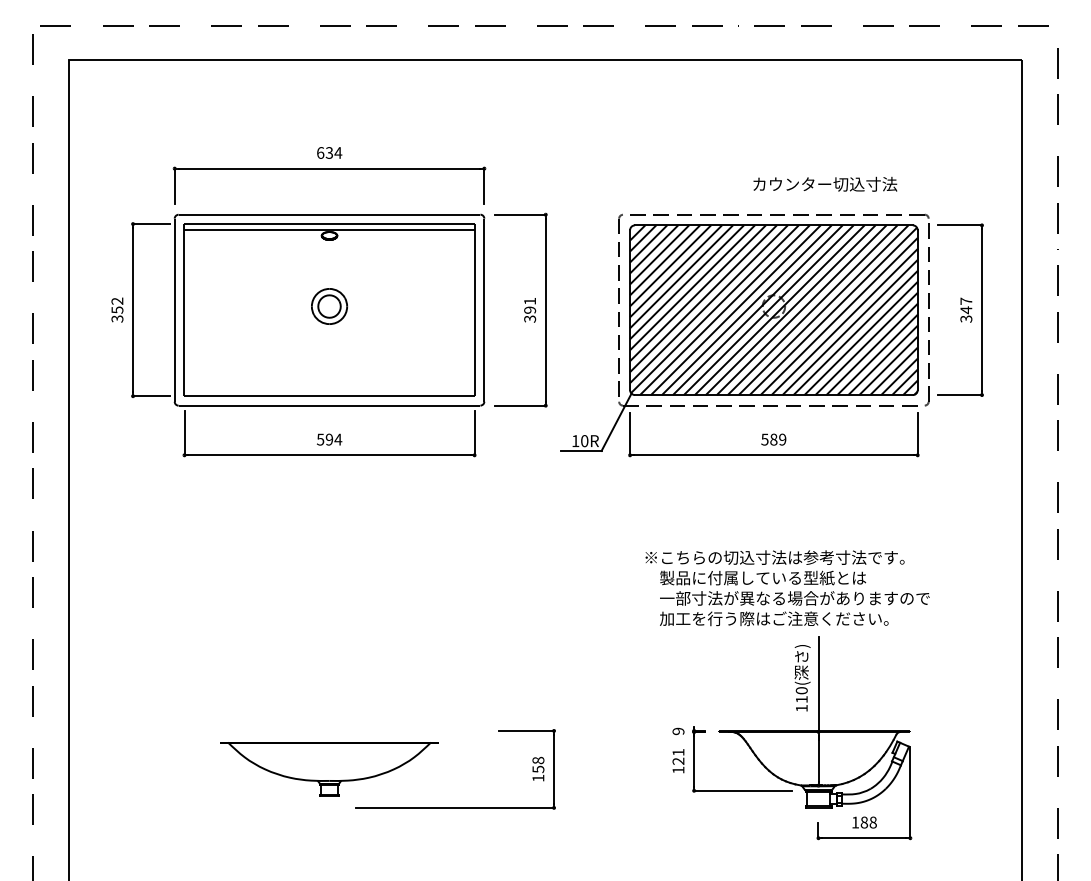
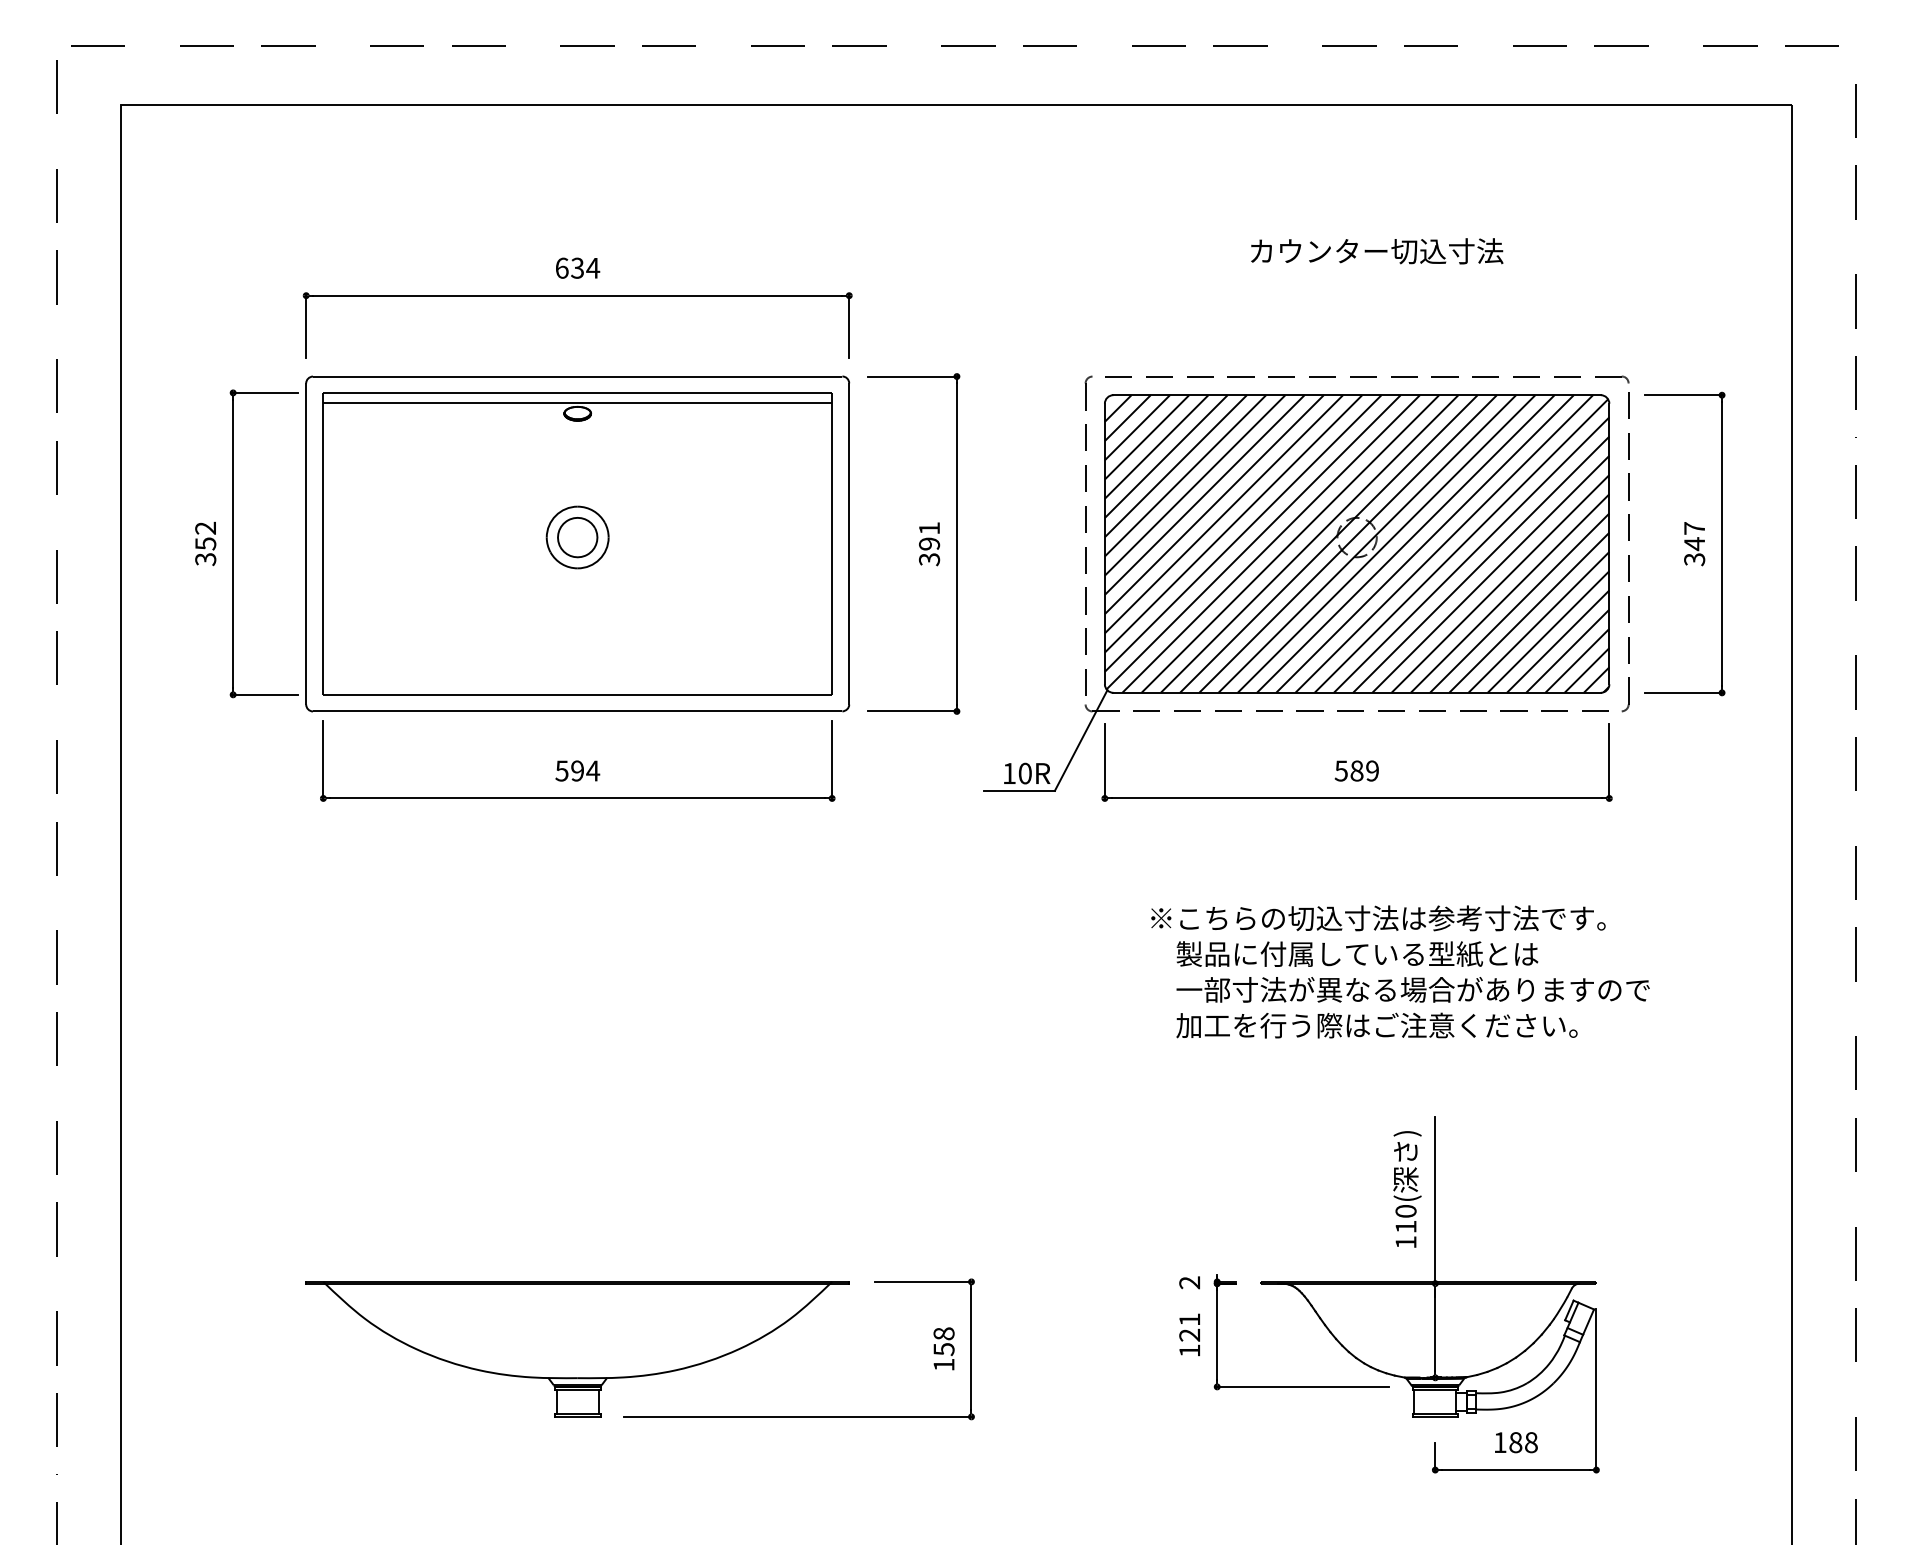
text: (825, 183) -> (1377, 249), moved
text: (787, 588) -> (1400, 972), moved
text: (678, 731) -> (1189, 1282), 9 -> 2
part: (329, 769) -> (577, 1349), size x1.43

